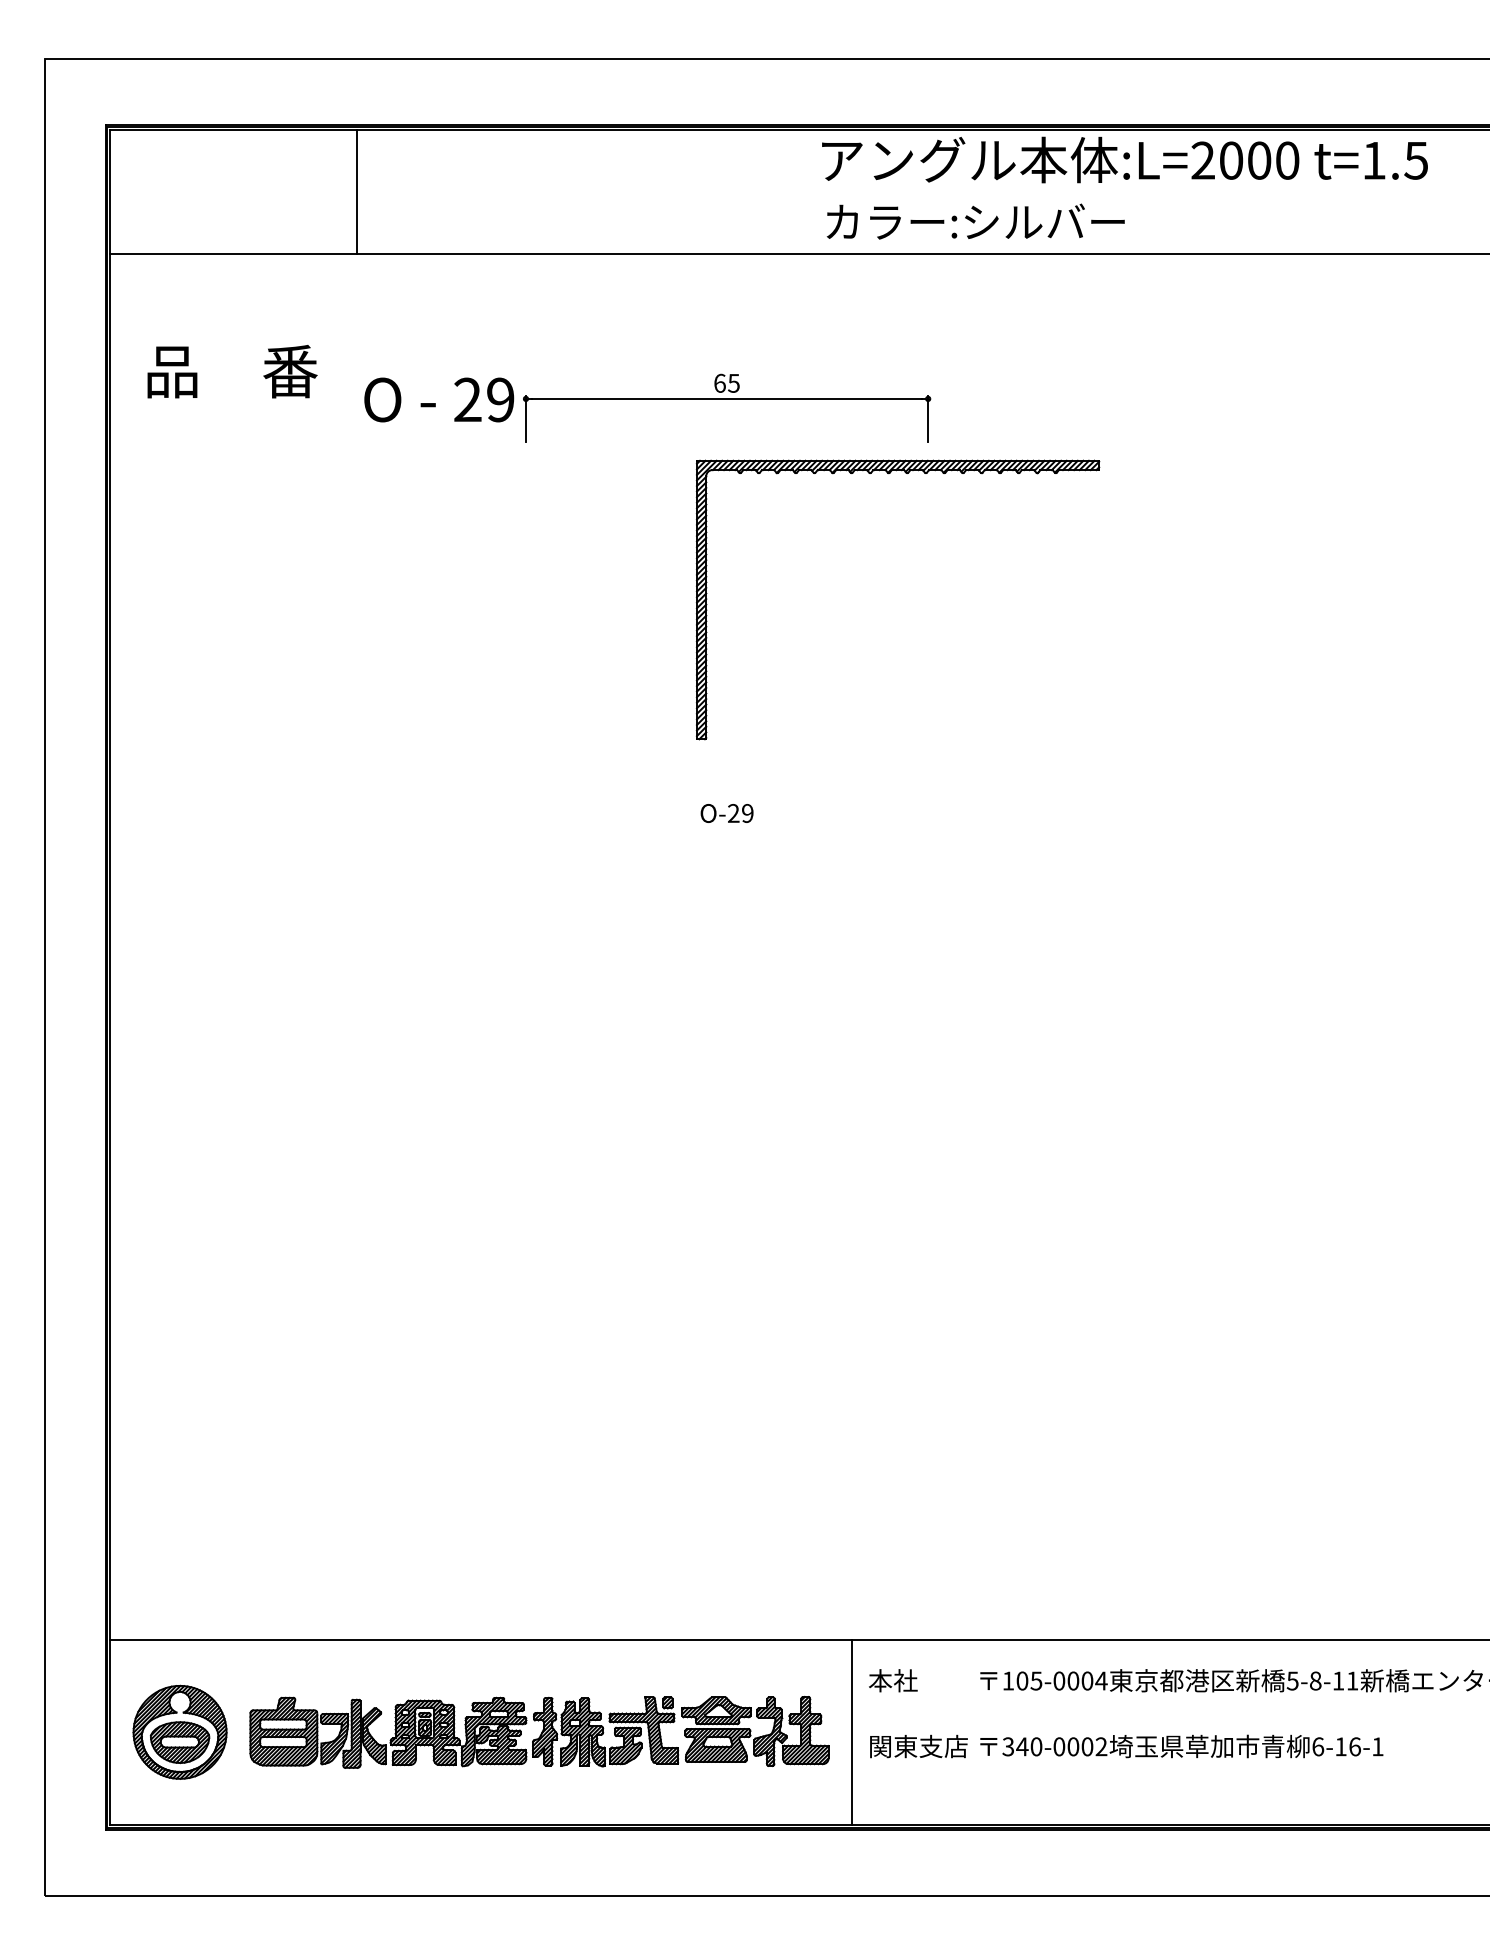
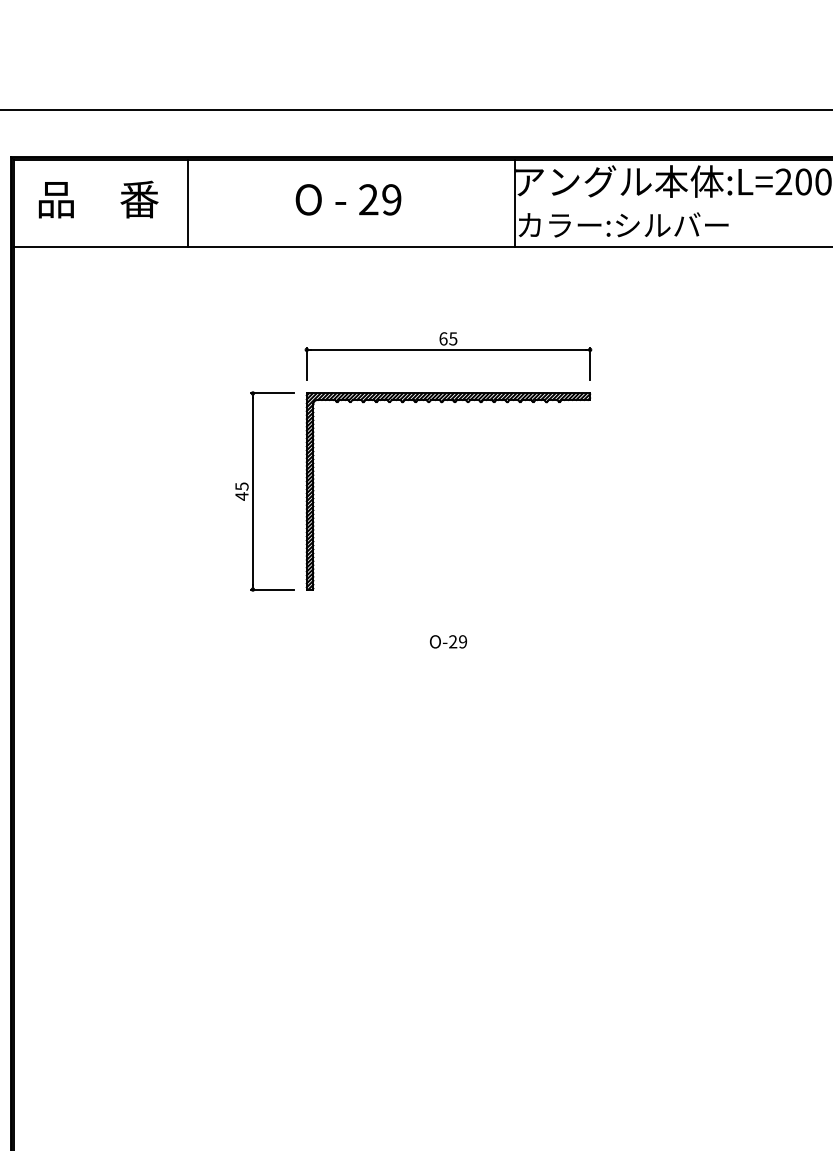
line: (821, 191) -> (514, 203), added
text: (232, 371) -> (98, 199), moved
text: (439, 399) -> (348, 199), moved
part: (888, 474) -> (441, 403), moved
part: (449, 599) -> (252, 491), added

